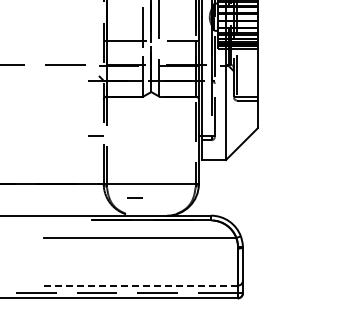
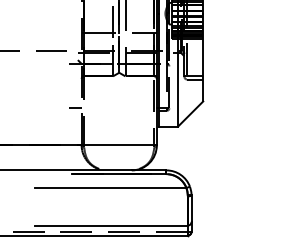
line: (134, 197) -> (105, 156), removed
line: (141, 285) -> (111, 225), dashed -> solid

